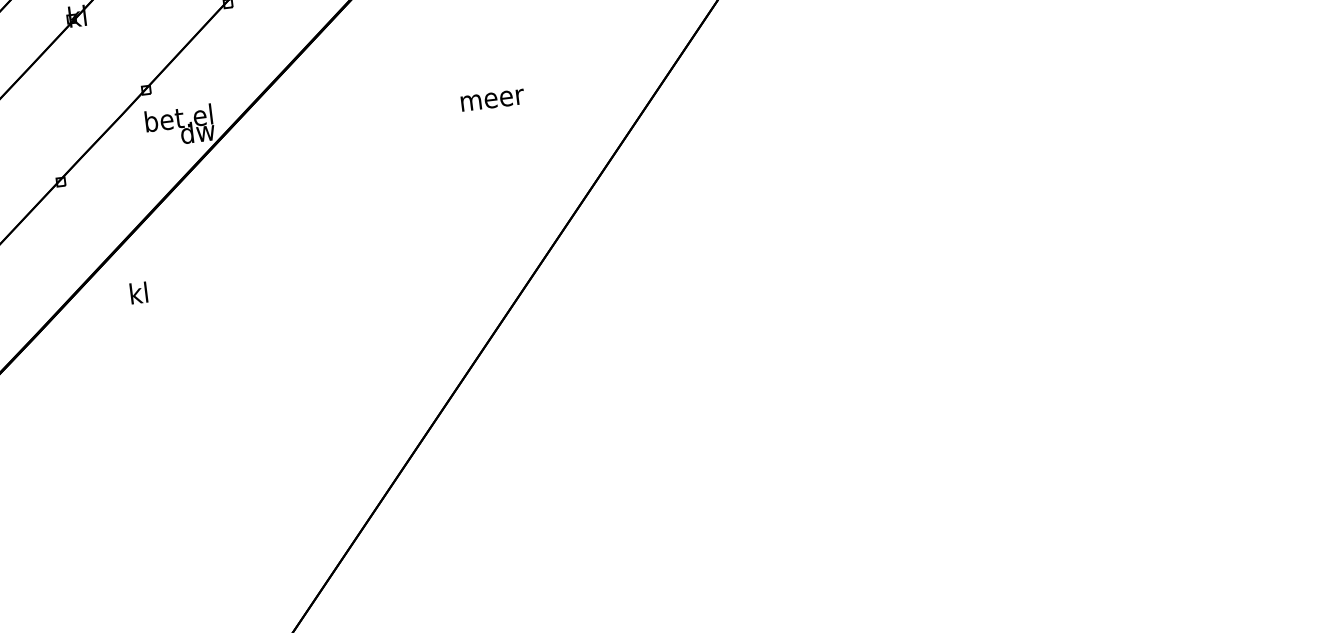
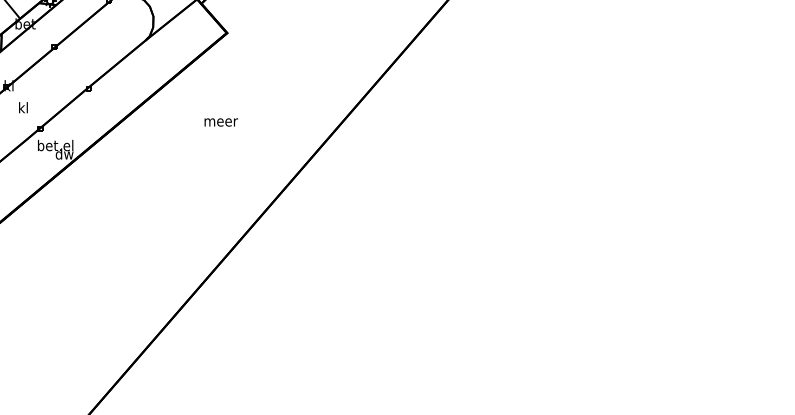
text: (491, 100) -> (220, 122), moved
text: (138, 292) -> (23, 107), moved

